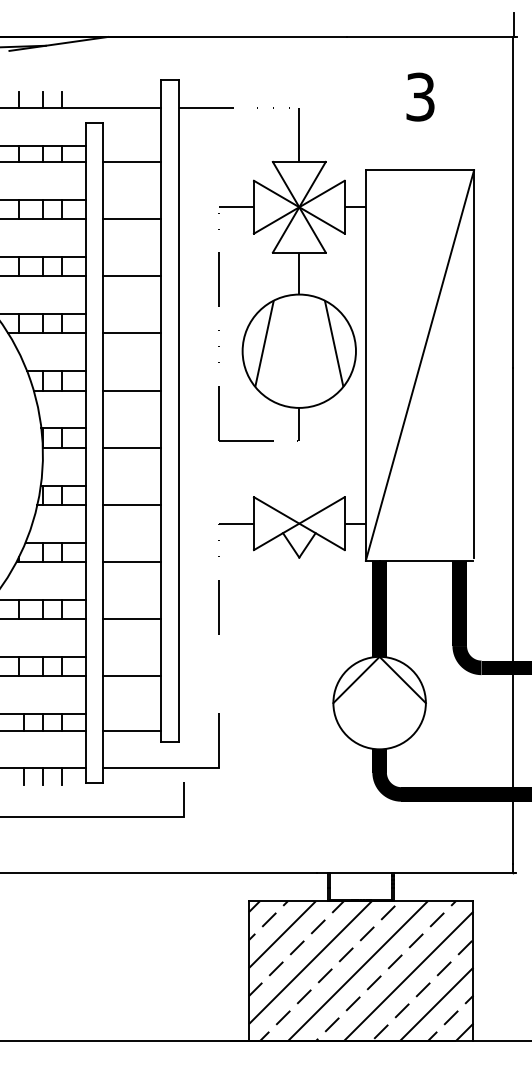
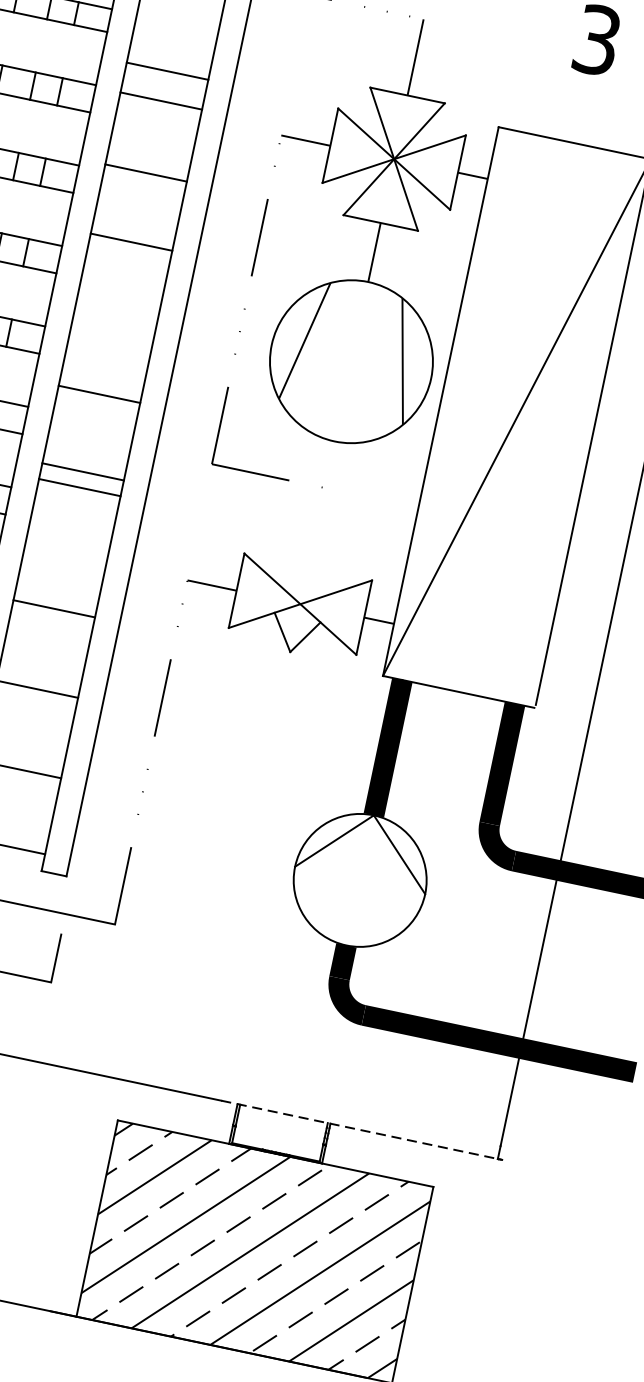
line: (132, 161) -> (167, 70), moved
line: (132, 219) -> (161, 101), moved
line: (132, 276) -> (146, 173), moved
line: (132, 333) -> (131, 242), moved
line: (132, 390) -> (99, 394), moved
line: (299, 424) -> (330, 464), removed
line: (132, 447) -> (83, 471), moved
line: (132, 504) -> (80, 487), moved
line: (415, 872) -> (360, 1129), solid -> dashed

